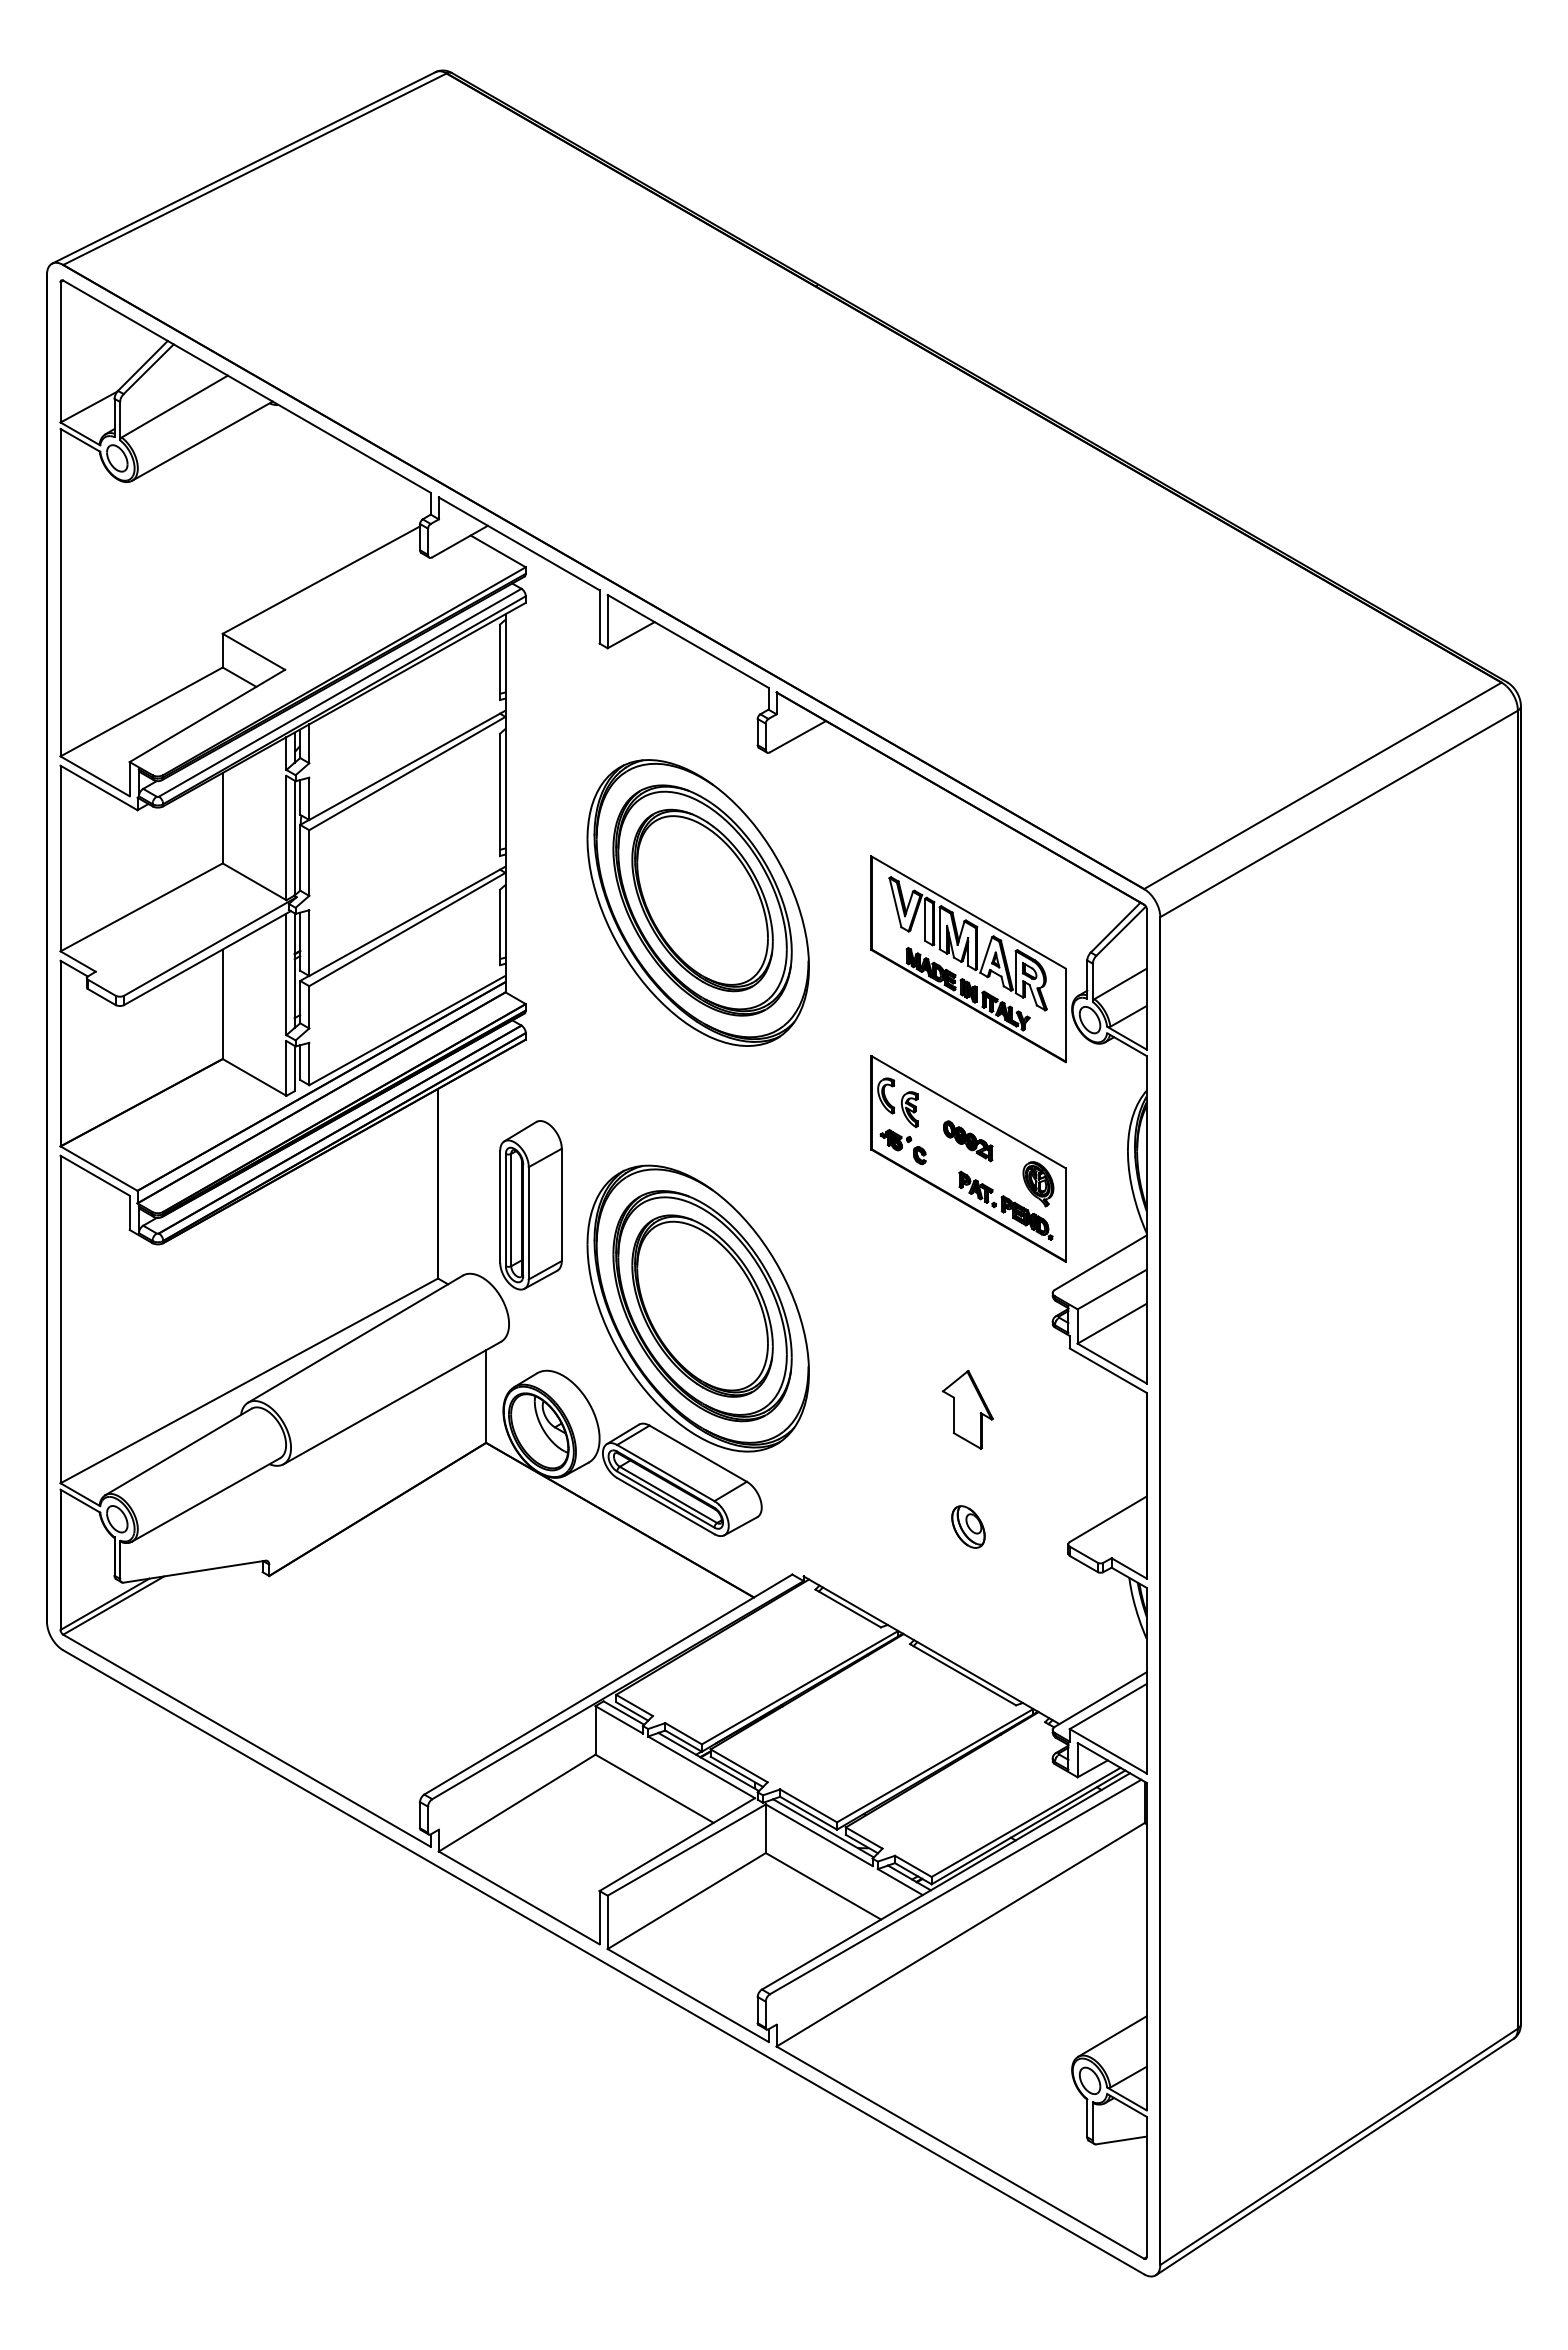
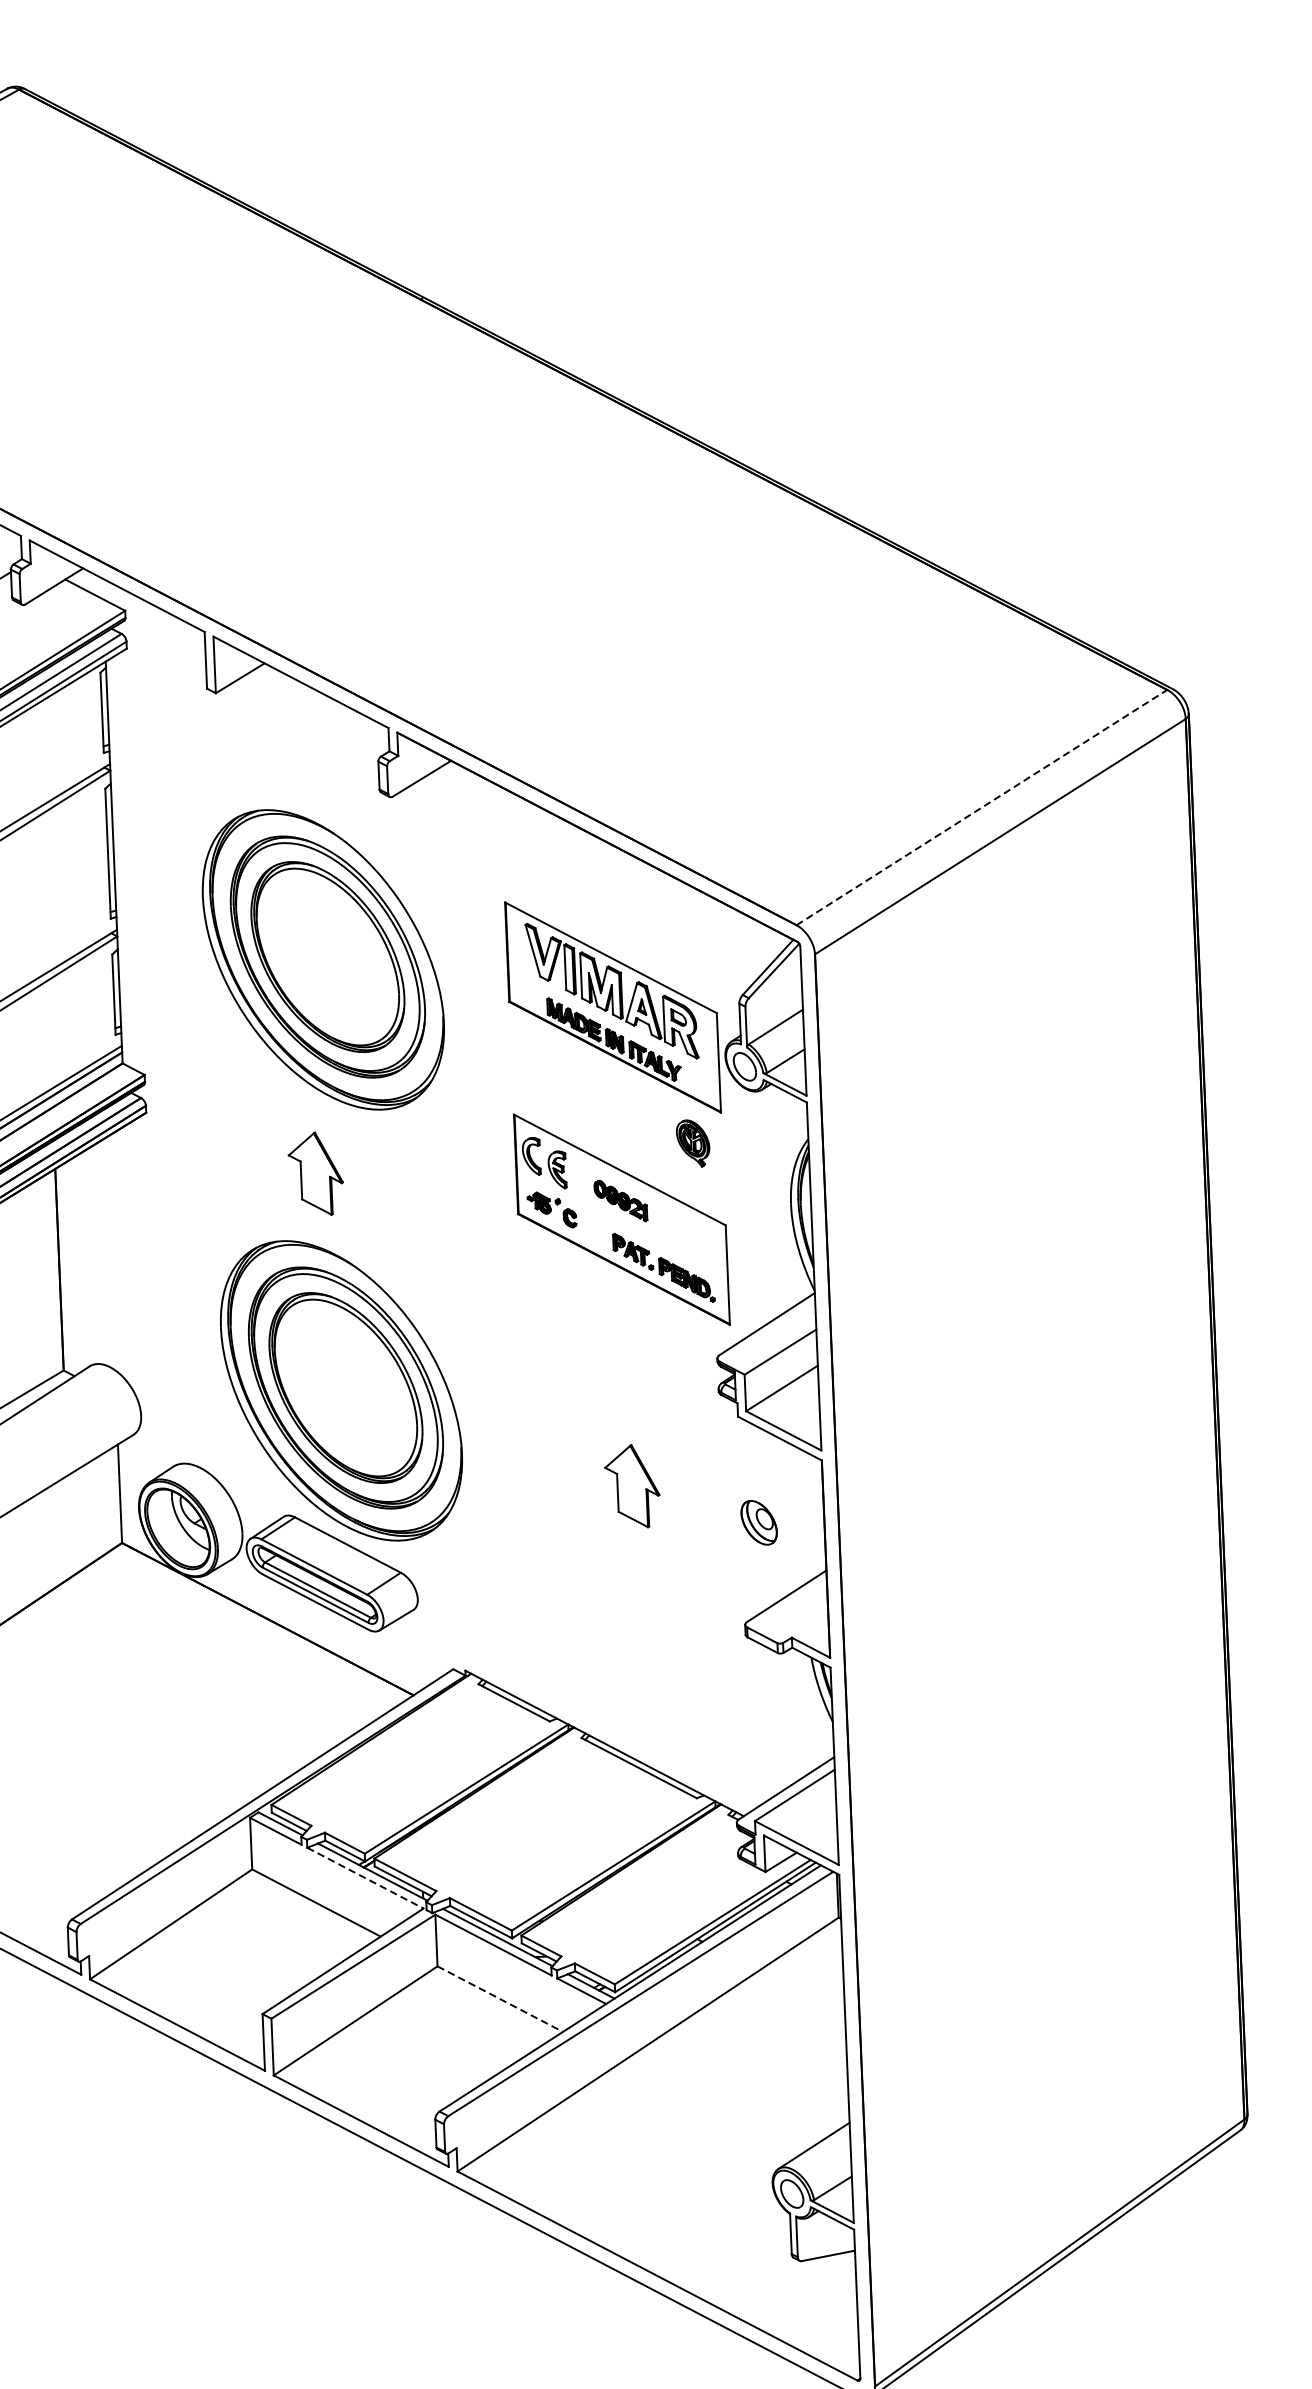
line: (1323, 785) -> (982, 807), solid -> dashed
part: (682, 1103) -> (315, 1173), added
part: (1038, 1184) -> (693, 1143), moved
part: (530, 1205) -> (158, 1288), removed
part: (968, 1526) -> (759, 1522), moved
line: (701, 1767) -> (365, 1878), solid -> dashed
line: (823, 1886) -> (500, 1999), solid -> dashed

